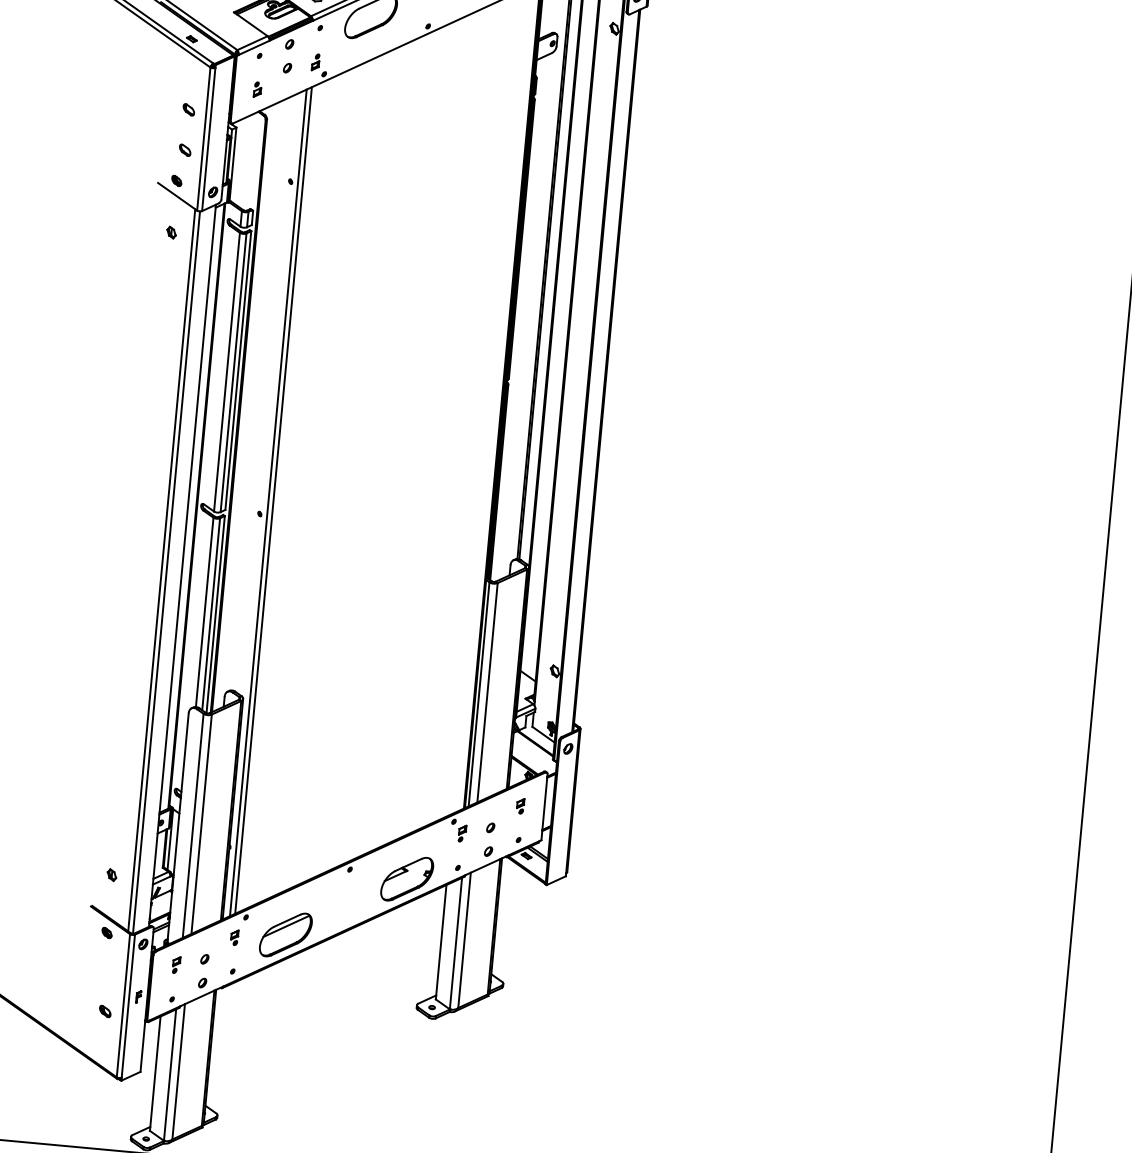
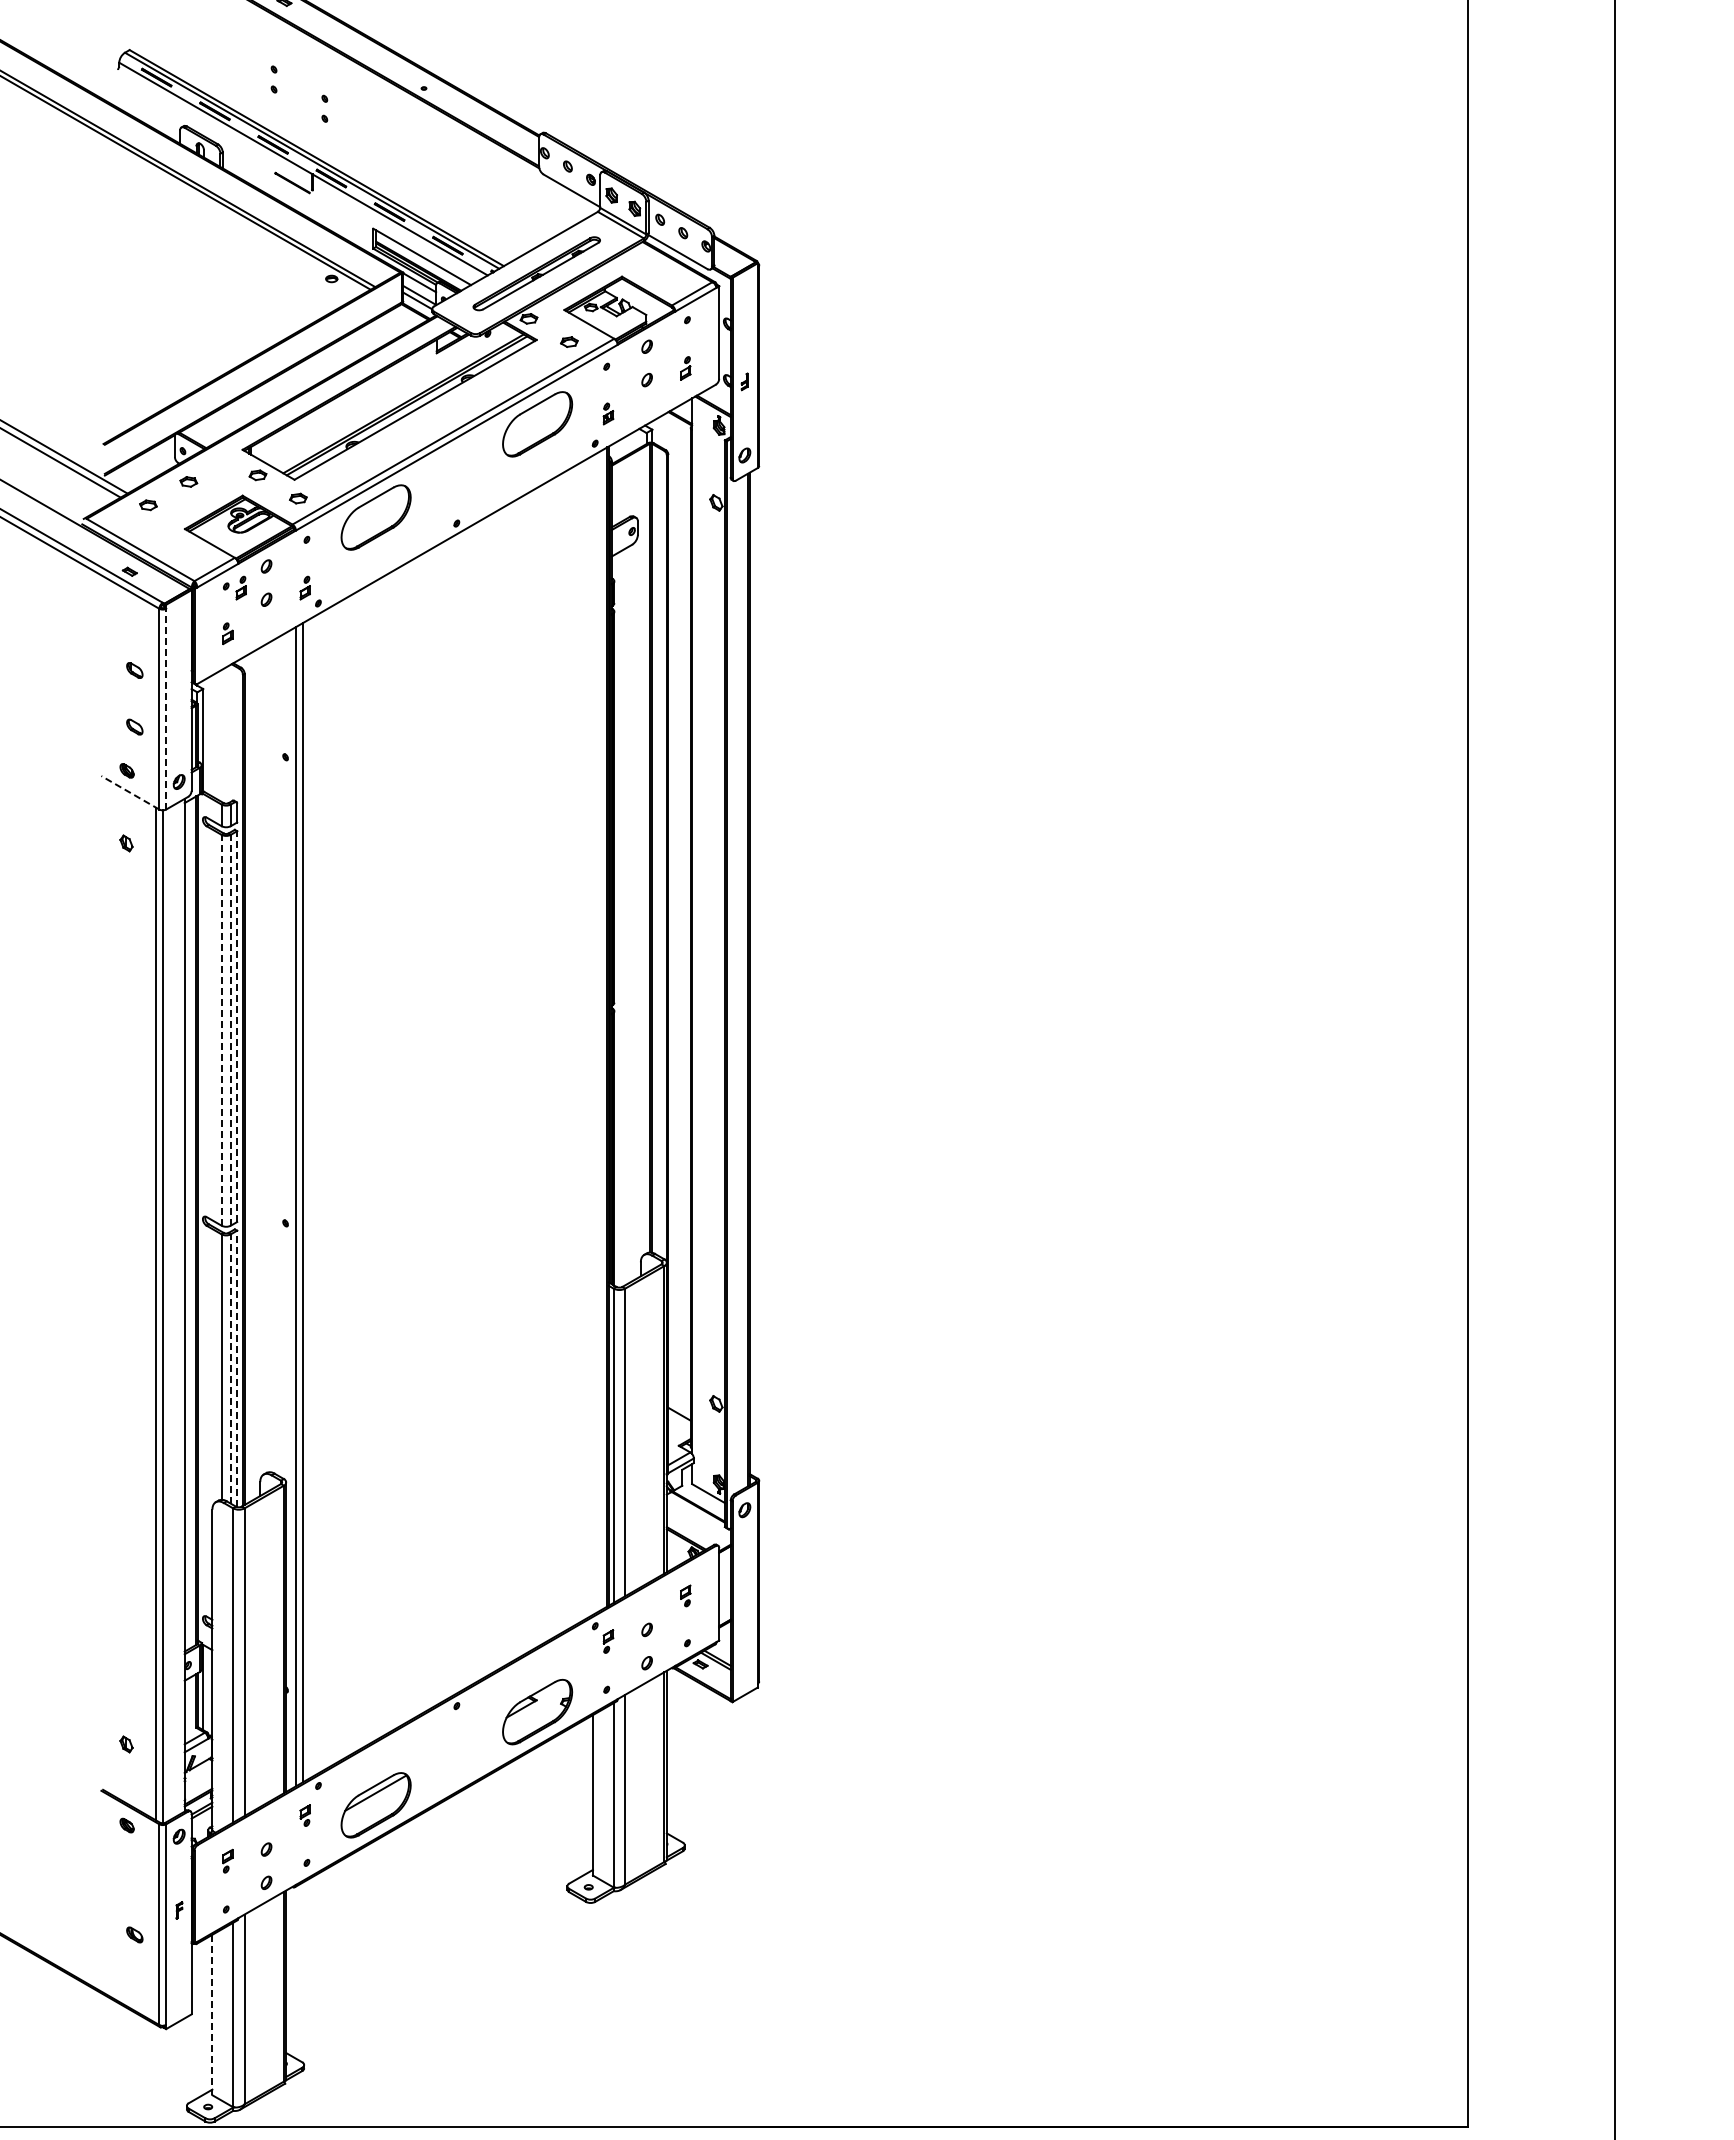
part: (269, 57) -> (240, 587), added
line: (208, 139) -> (166, 708), solid -> dashed
line: (177, 196) -> (129, 792), solid -> dashed
line: (238, 370) -> (237, 1026), solid -> dashed
line: (226, 371) -> (221, 1029), solid -> dashed
line: (233, 372) -> (230, 1029), solid -> dashed
line: (210, 614) -> (230, 1369), solid -> dashed
line: (215, 614) -> (237, 1368), solid -> dashed
line: (155, 1074) -> (212, 2015), solid -> dashed

